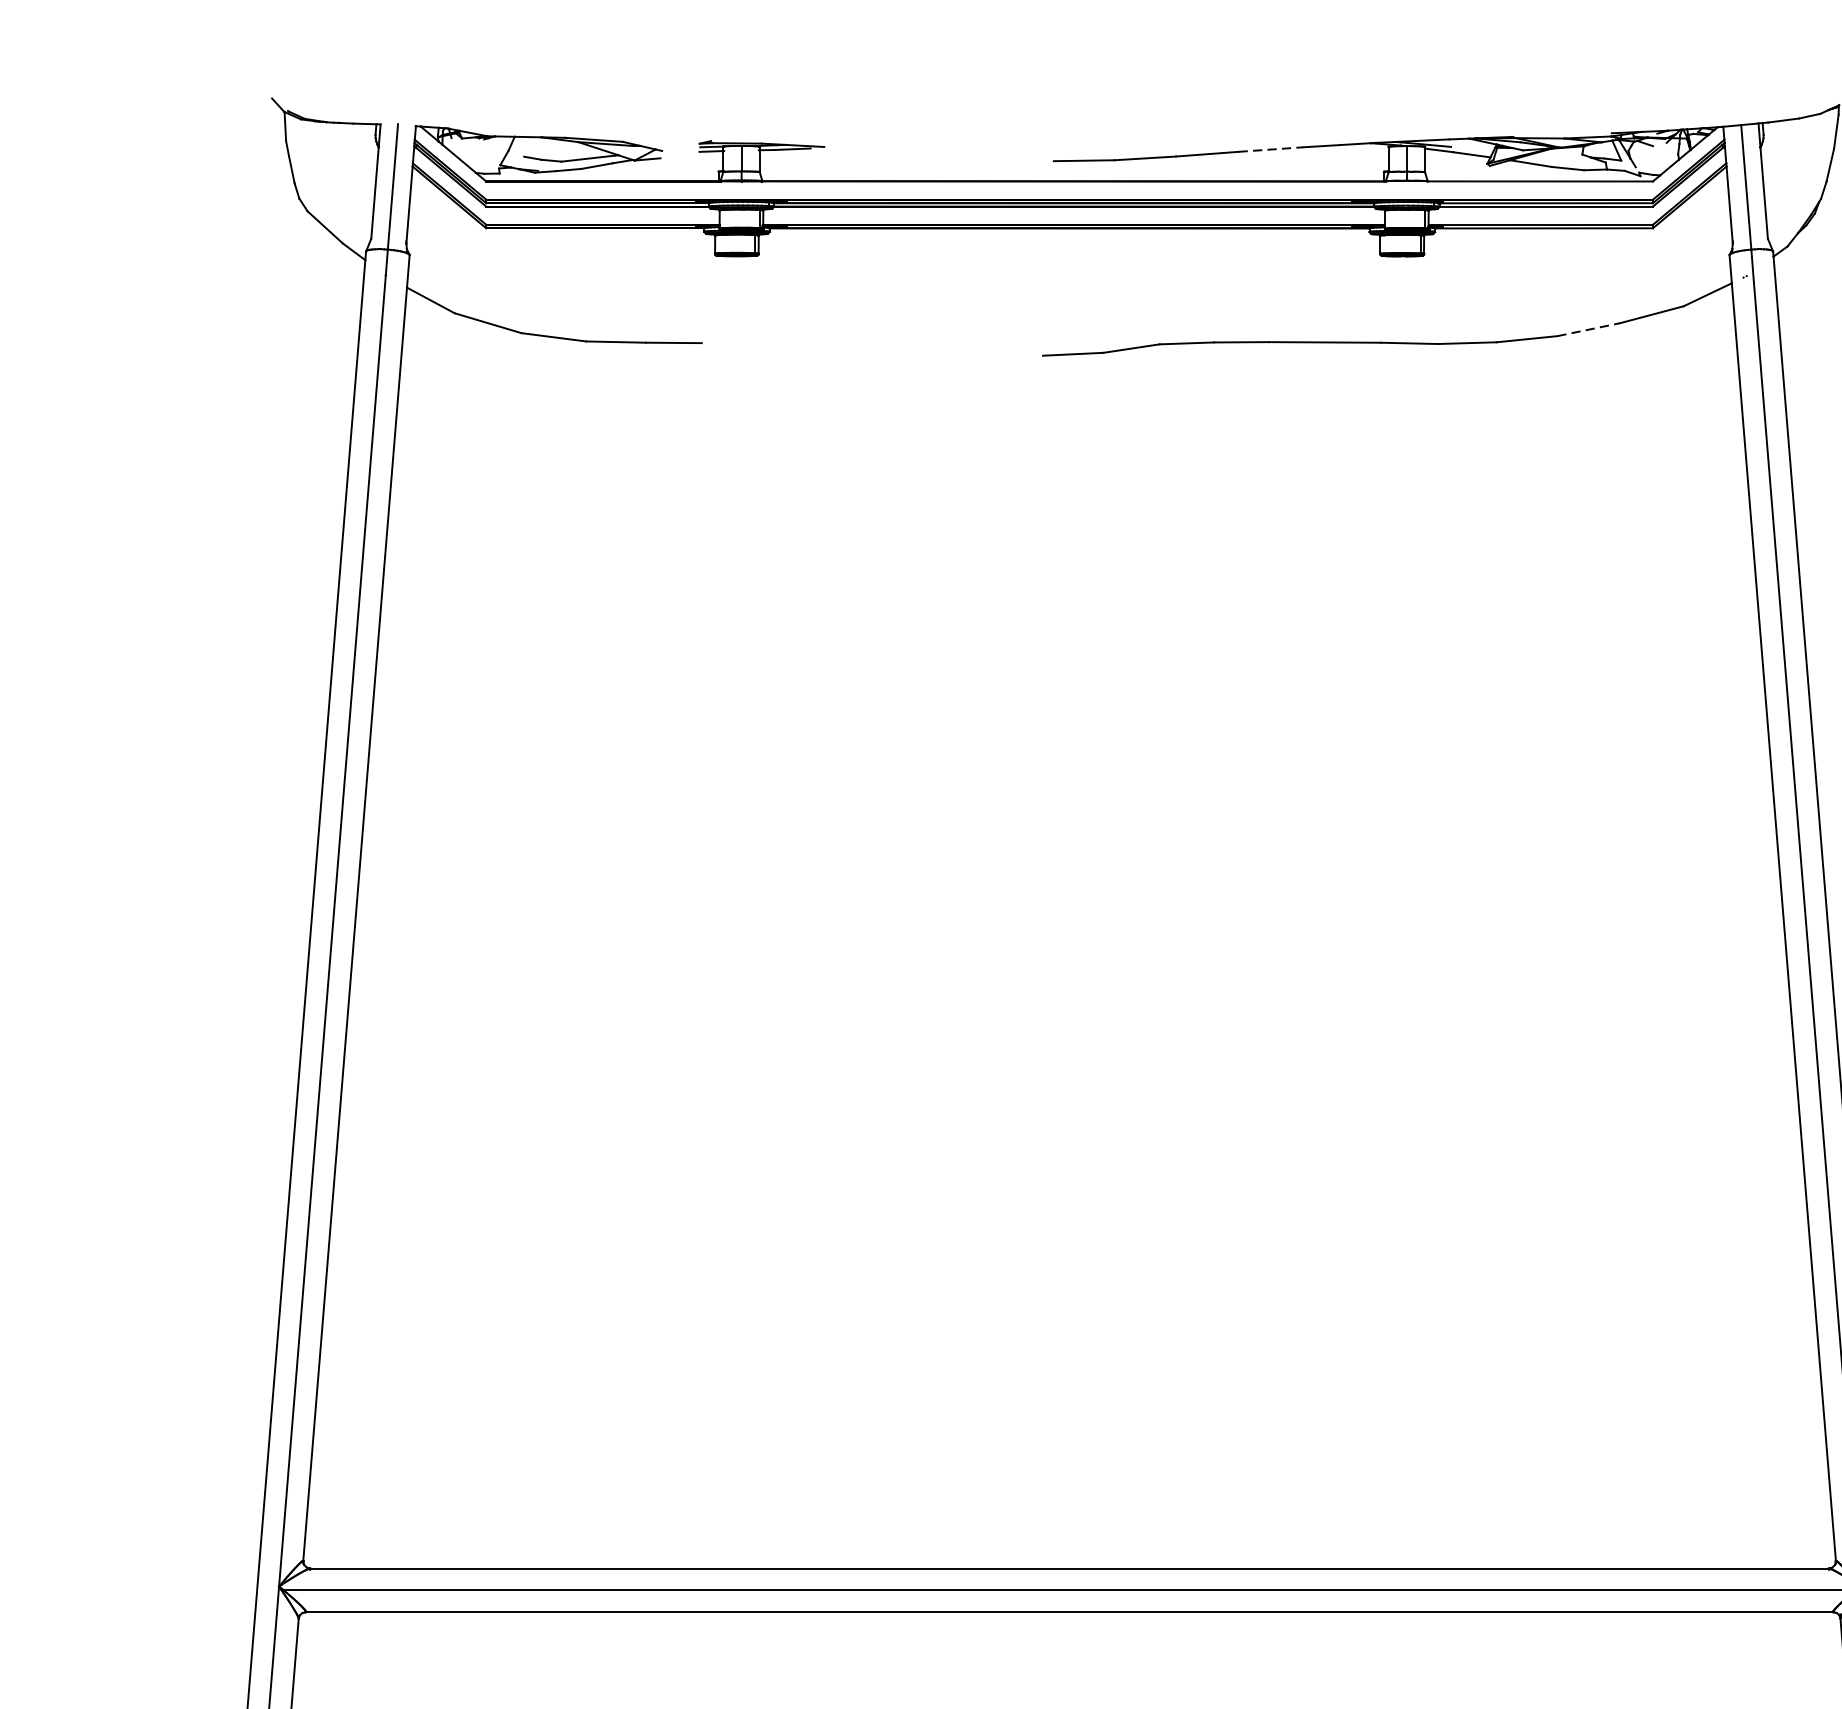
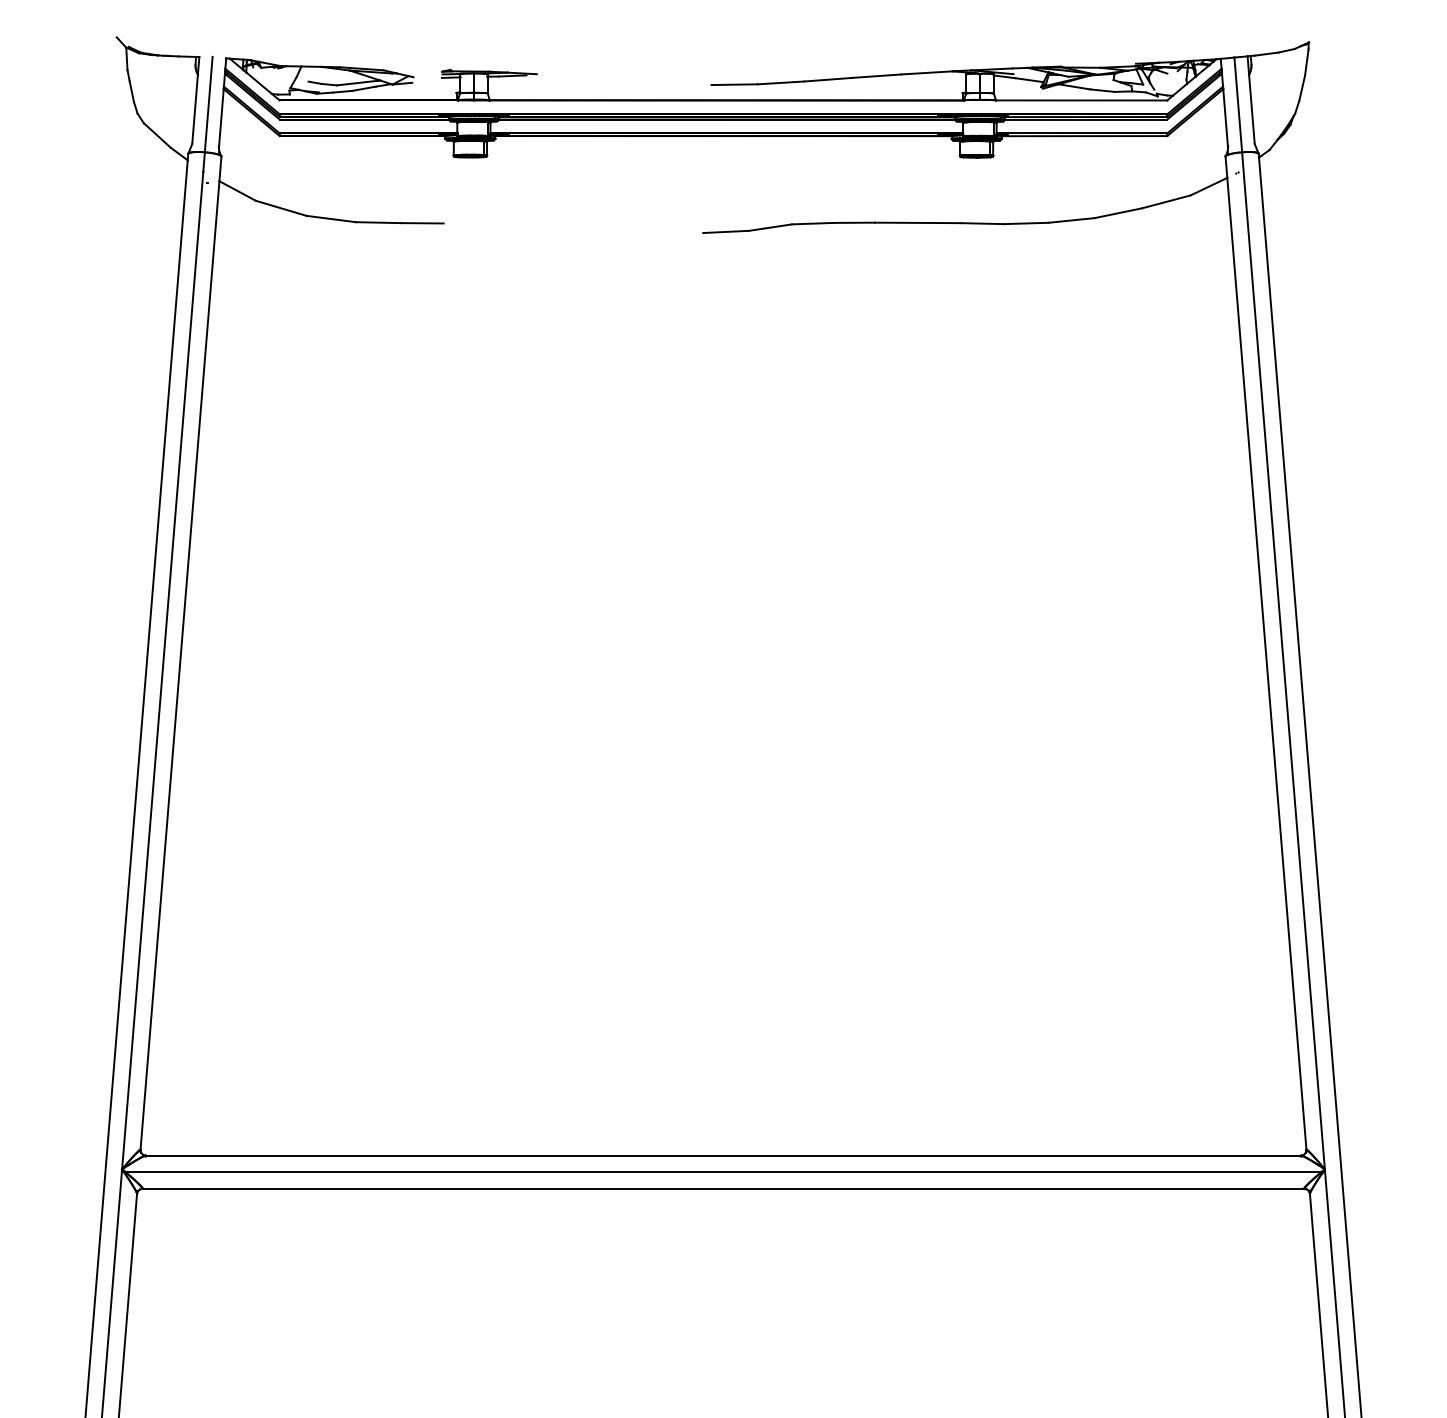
line: (1270, 149) -> (876, 76), dashed -> solid
line: (1588, 330) -> (1118, 213), dashed -> solid

